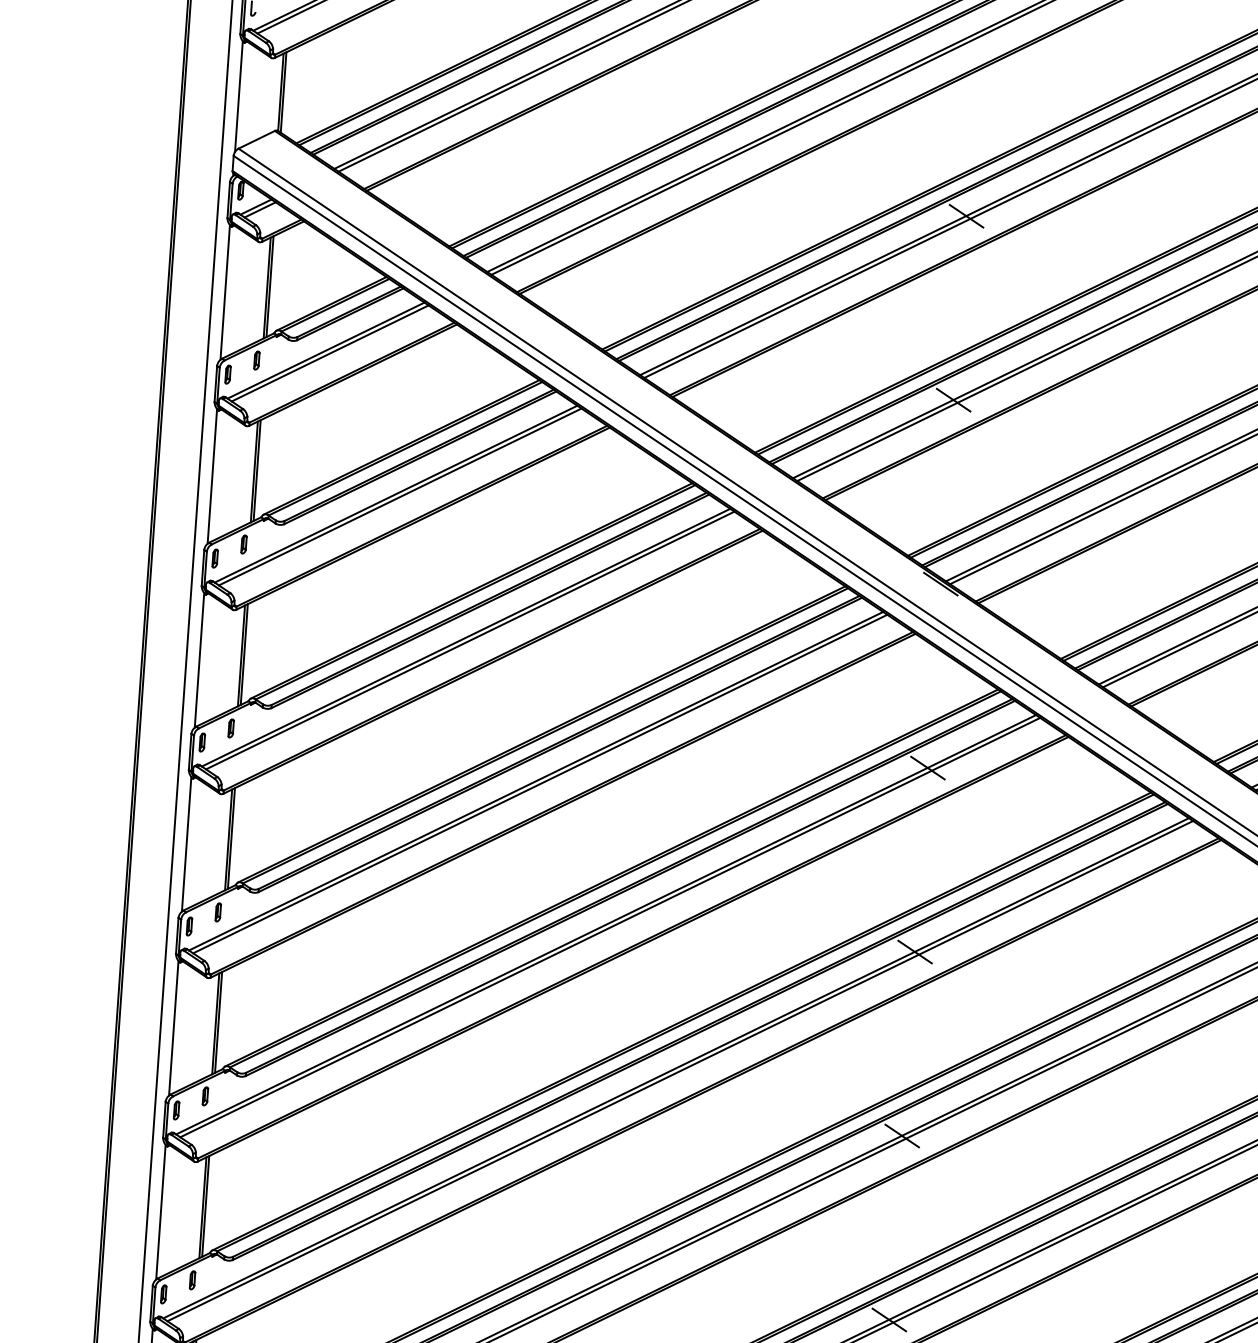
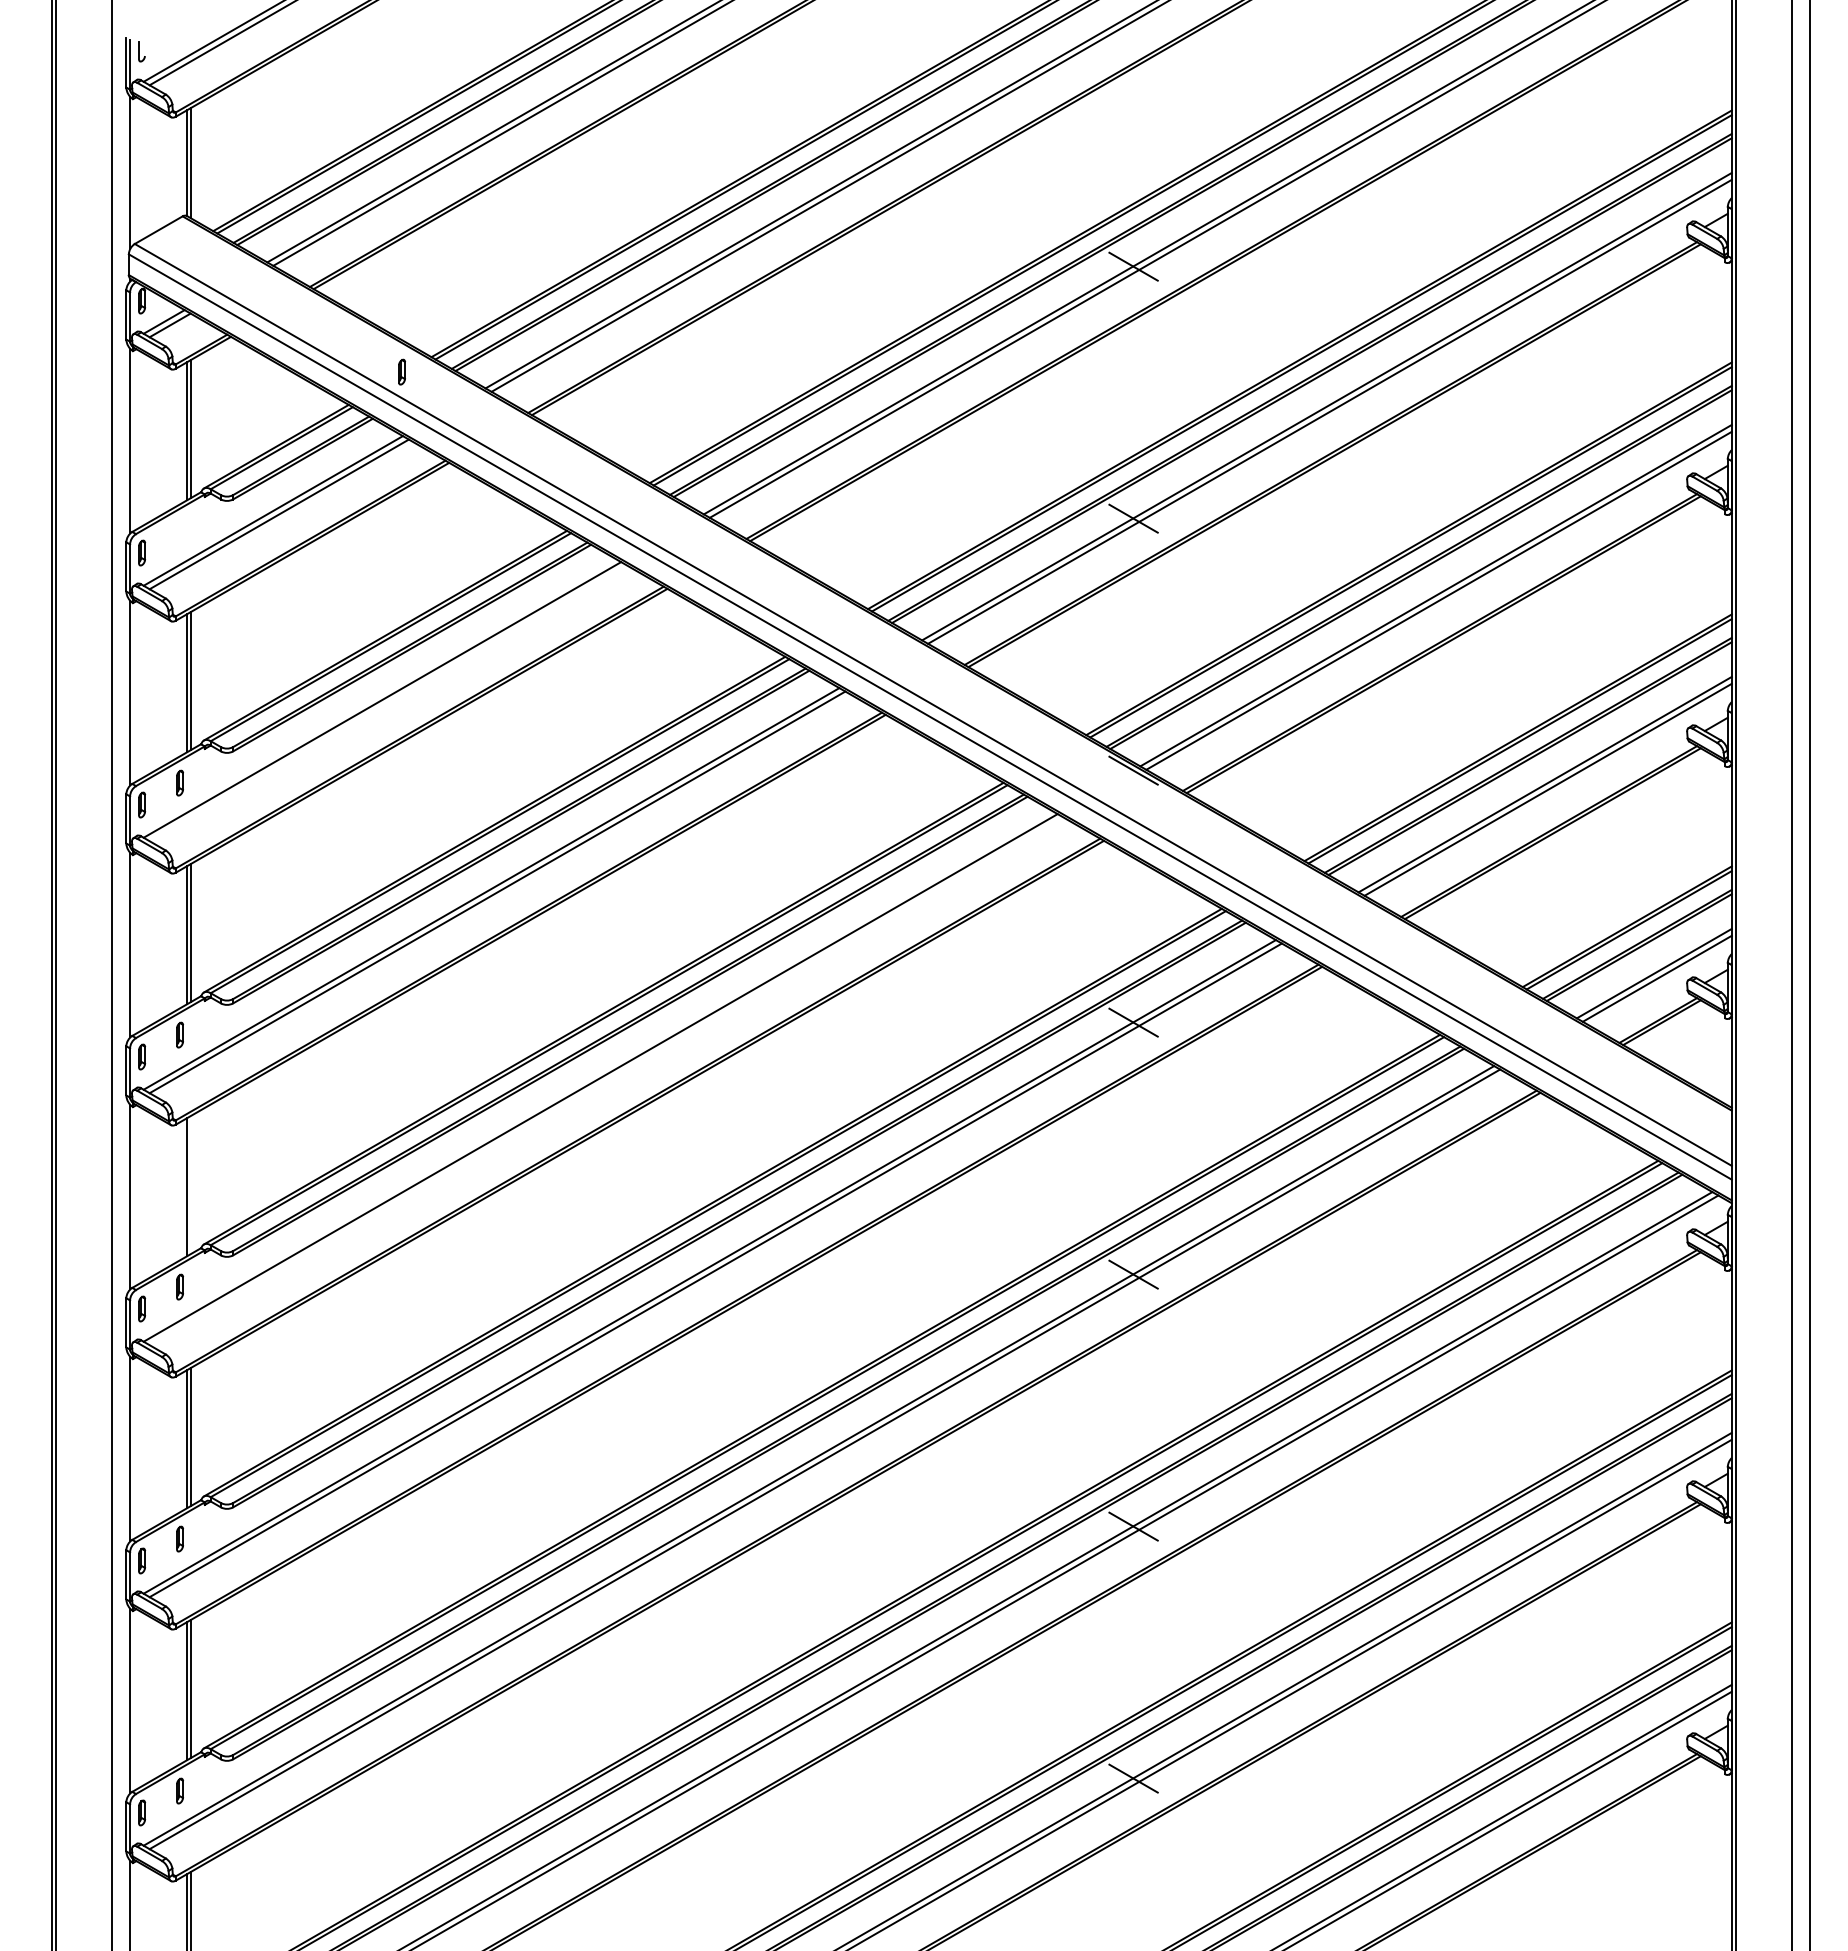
part: (256, 360) -> (401, 371), moved
line: (400, 497) -> (388, 703), removed
line: (540, 784) -> (606, 1081), removed
line: (231, 838) -> (190, 1185), removed

